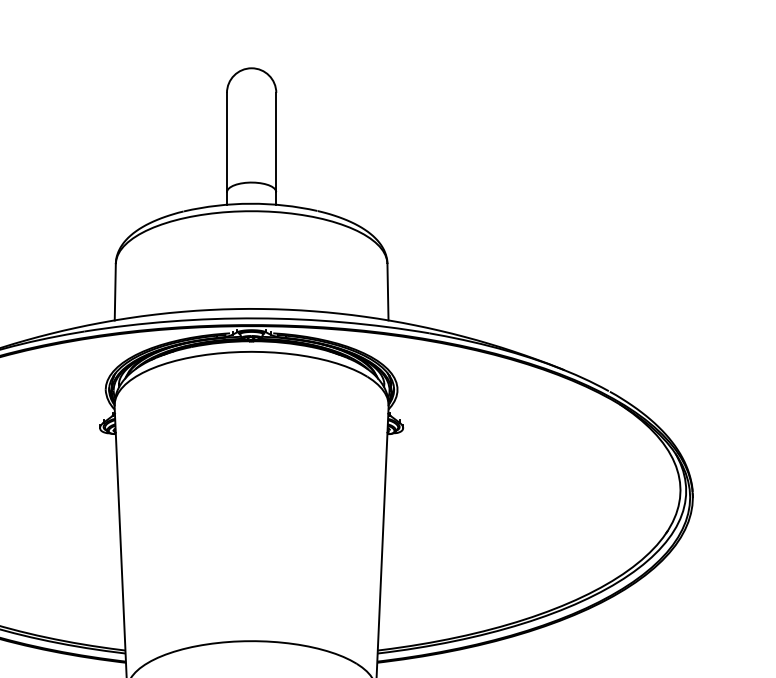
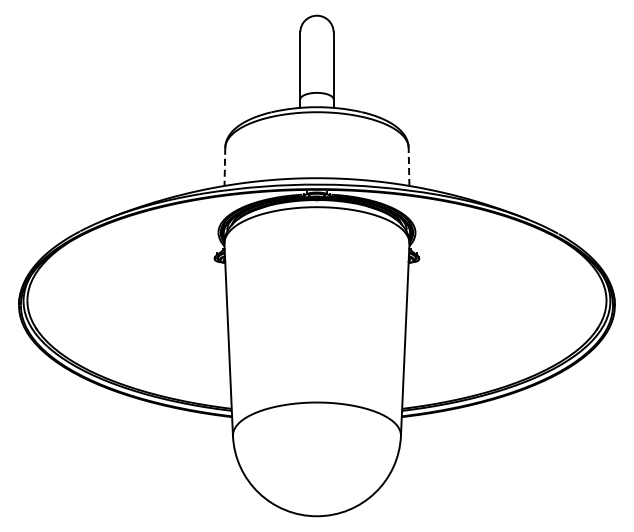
line: (388, 291) -> (409, 166), solid -> dashed
line: (114, 293) -> (224, 167), solid -> dashed

